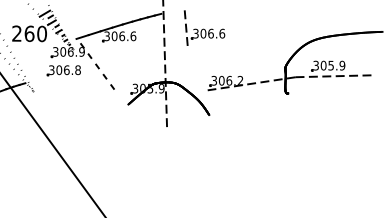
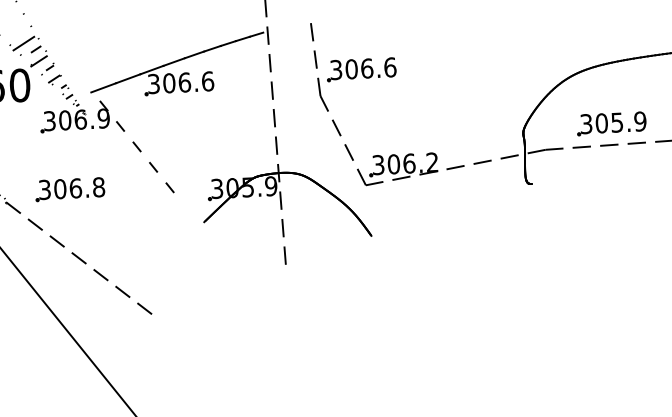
line: (197, 67) -> (342, 139), added
part: (63, 70) -> (68, 189), moved
line: (66, 119) -> (78, 258), added

